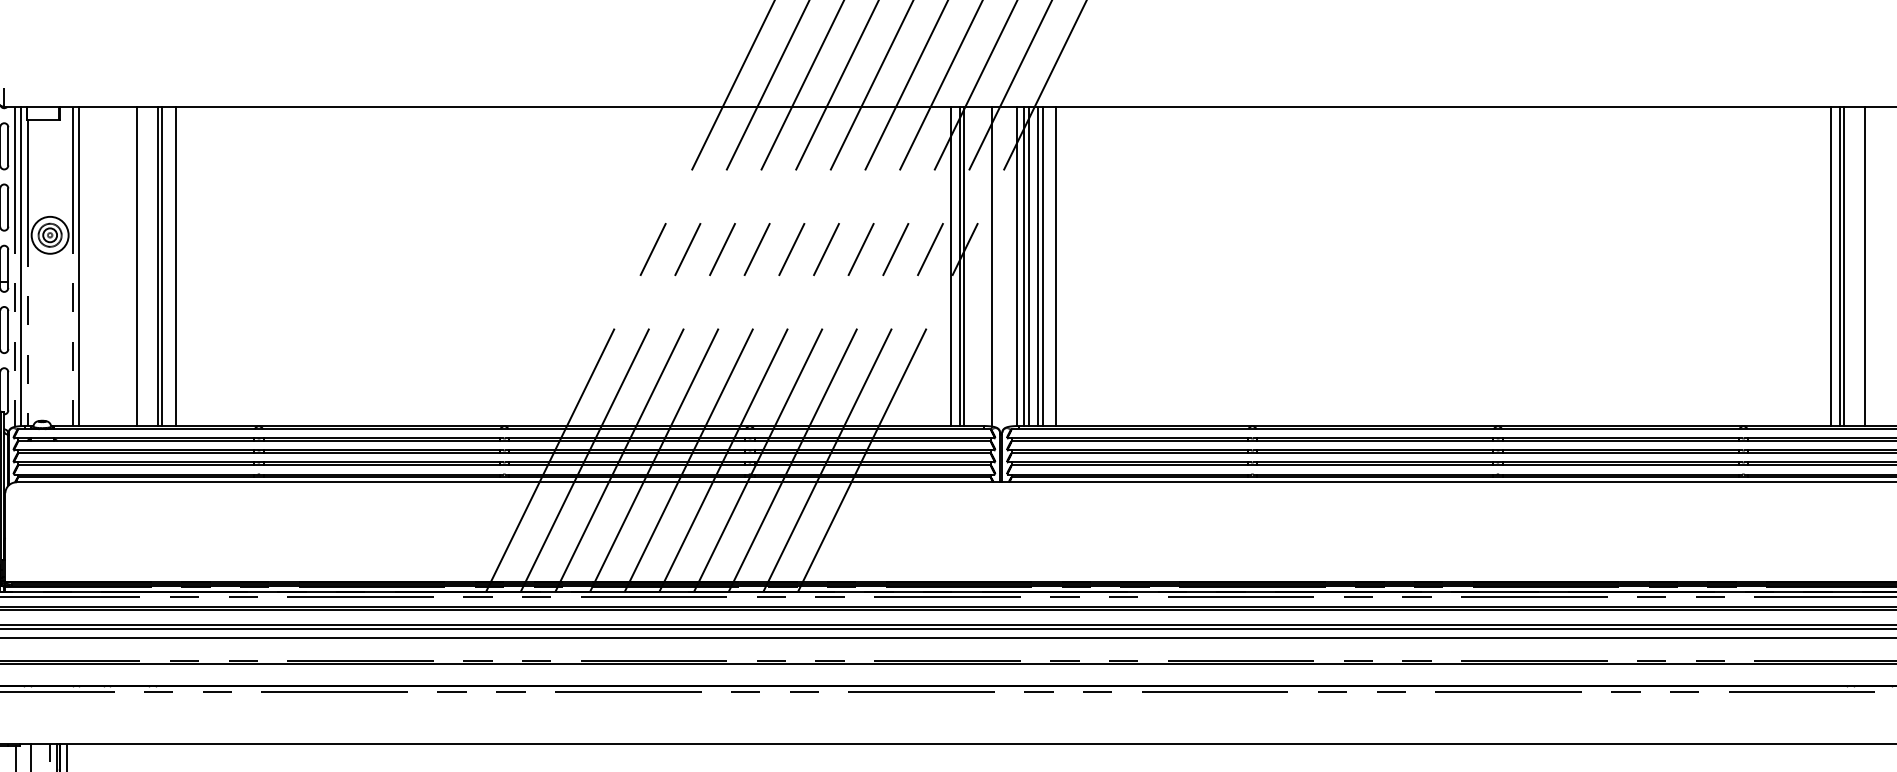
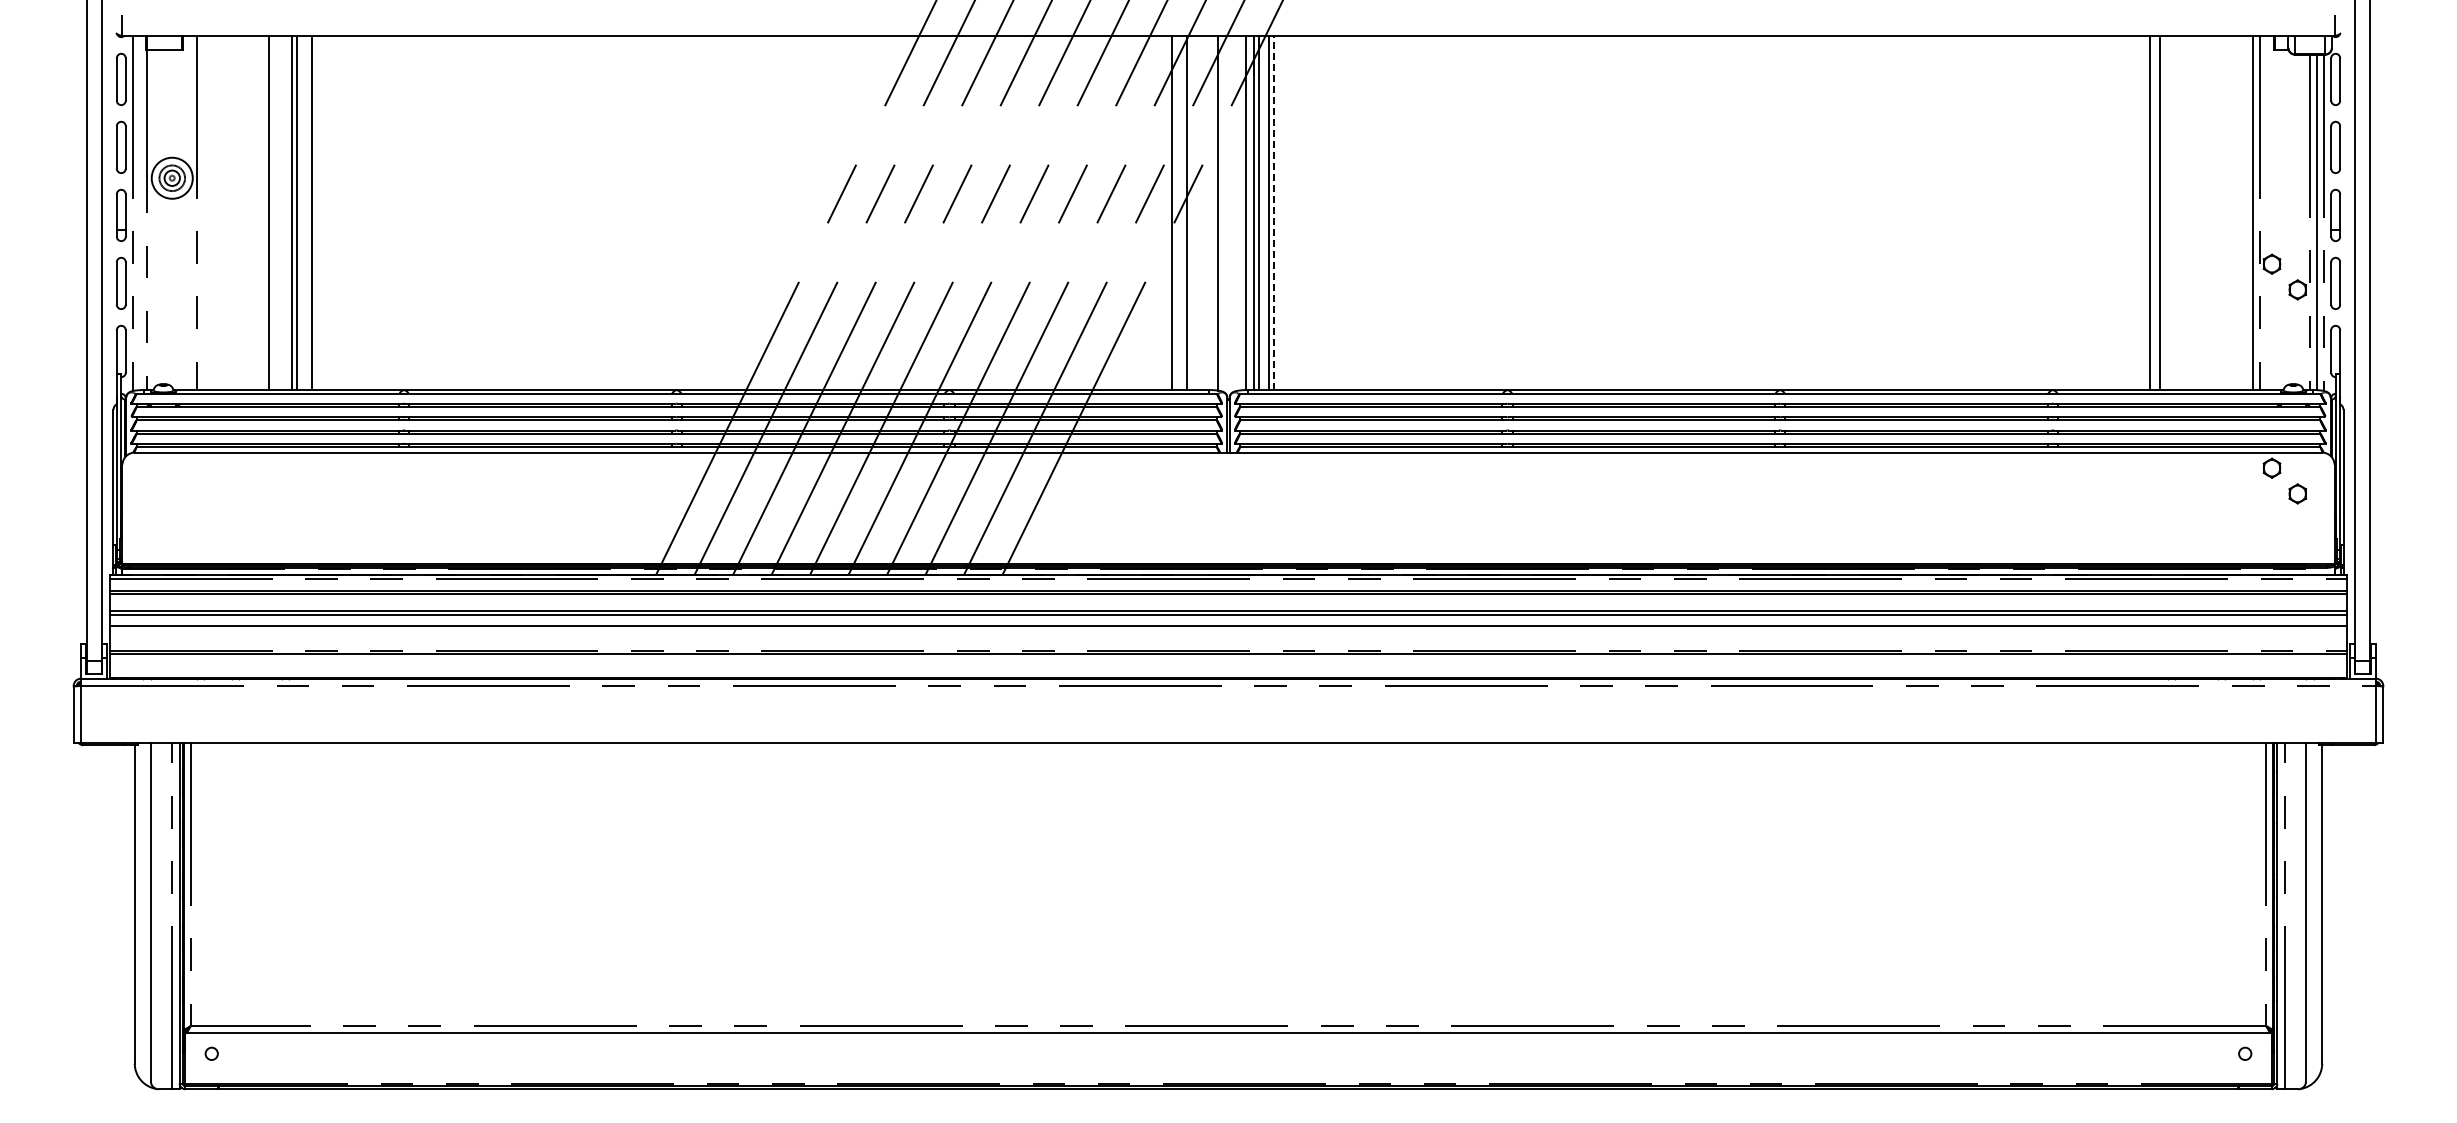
line: (21, 266) -> (140, 212), removed
line: (79, 266) -> (204, 212), removed
line: (959, 266) -> (1182, 212), removed
line: (1042, 266) -> (1274, 212), solid -> dashed
line: (1056, 266) -> (1289, 212), removed
line: (1843, 266) -> (2164, 212), removed
line: (1865, 266) -> (2188, 212), removed

